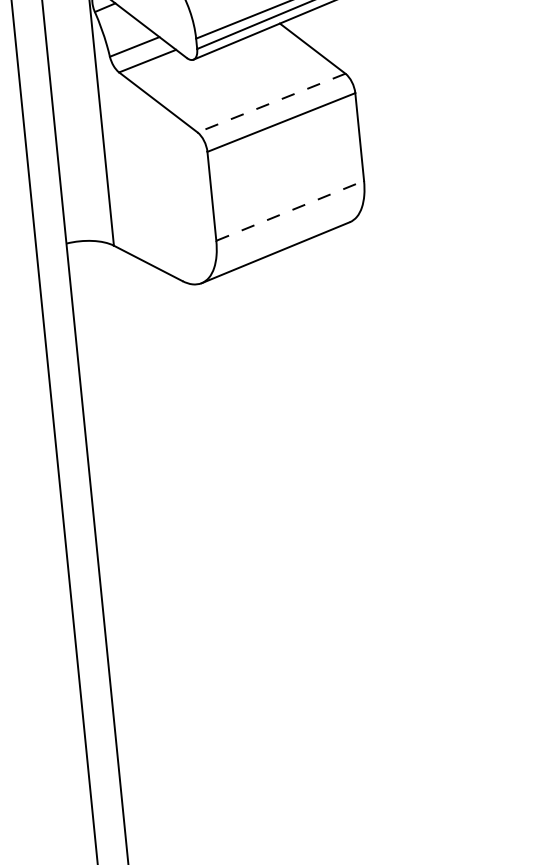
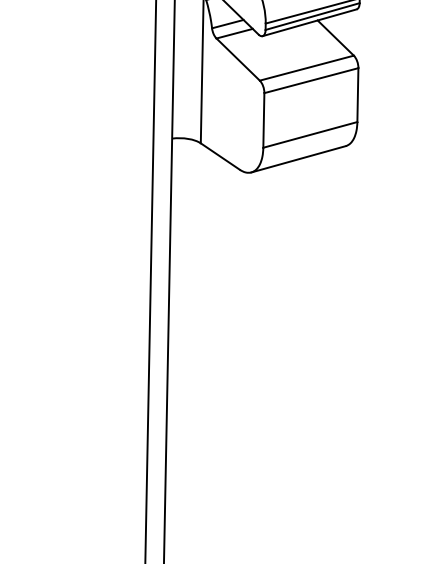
line: (271, 103) -> (306, 68), dashed -> solid
line: (290, 210) -> (310, 134), dashed -> solid

